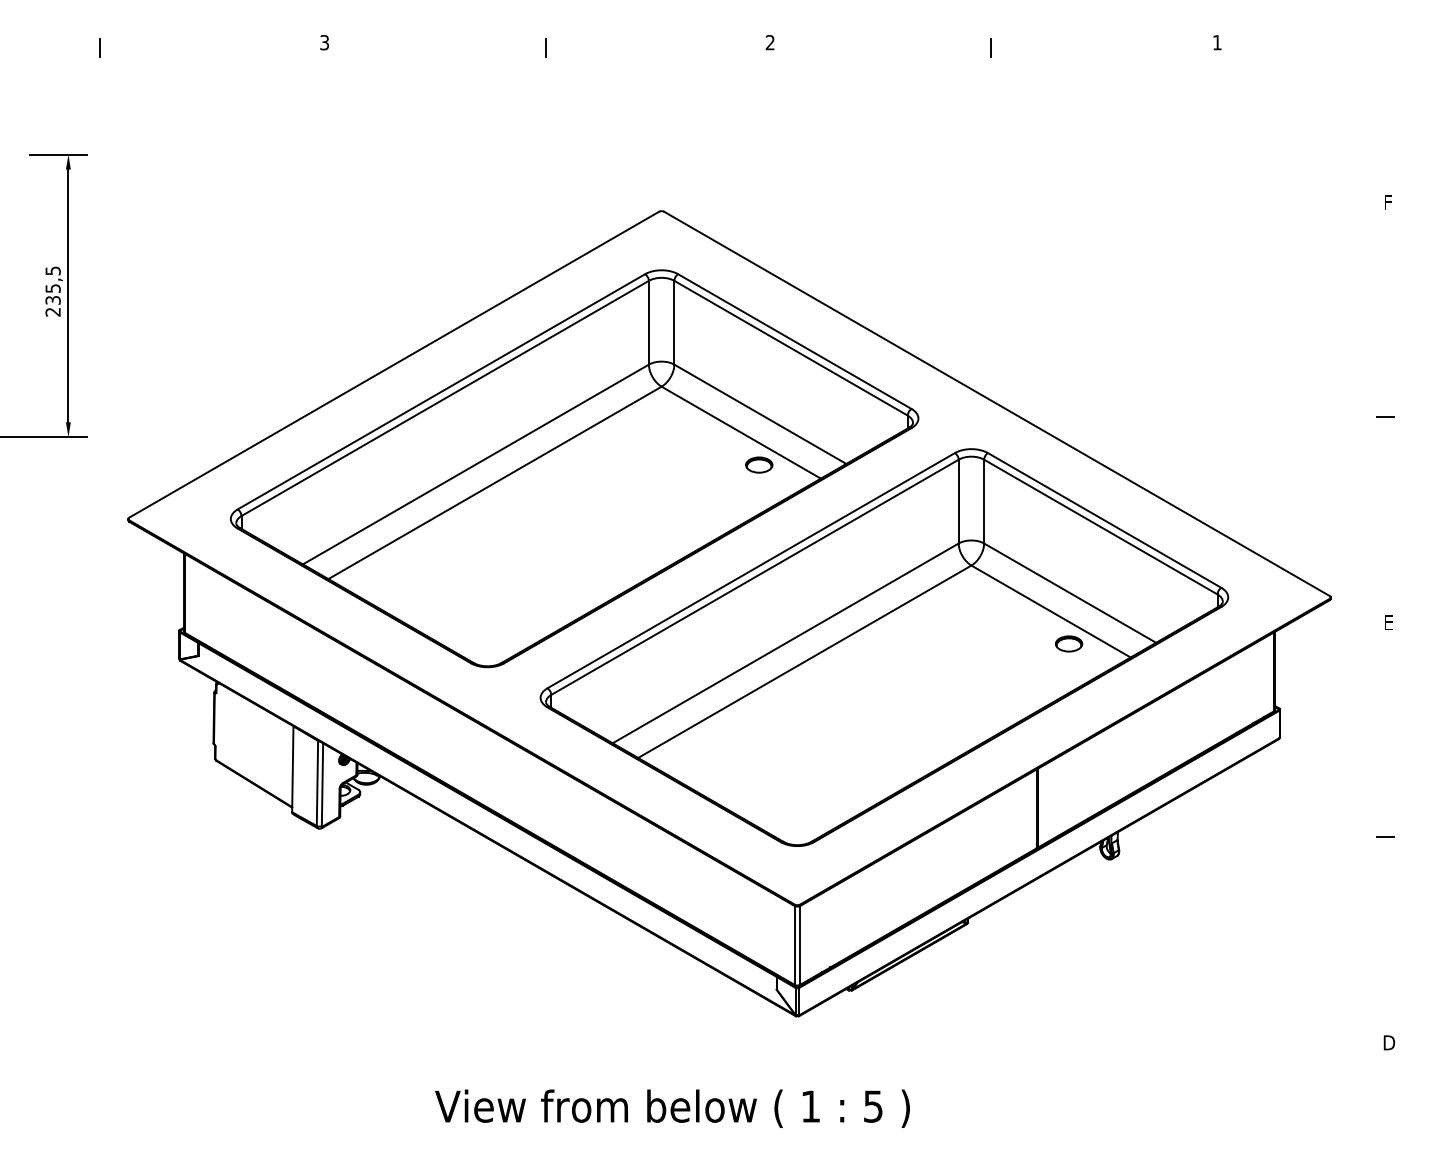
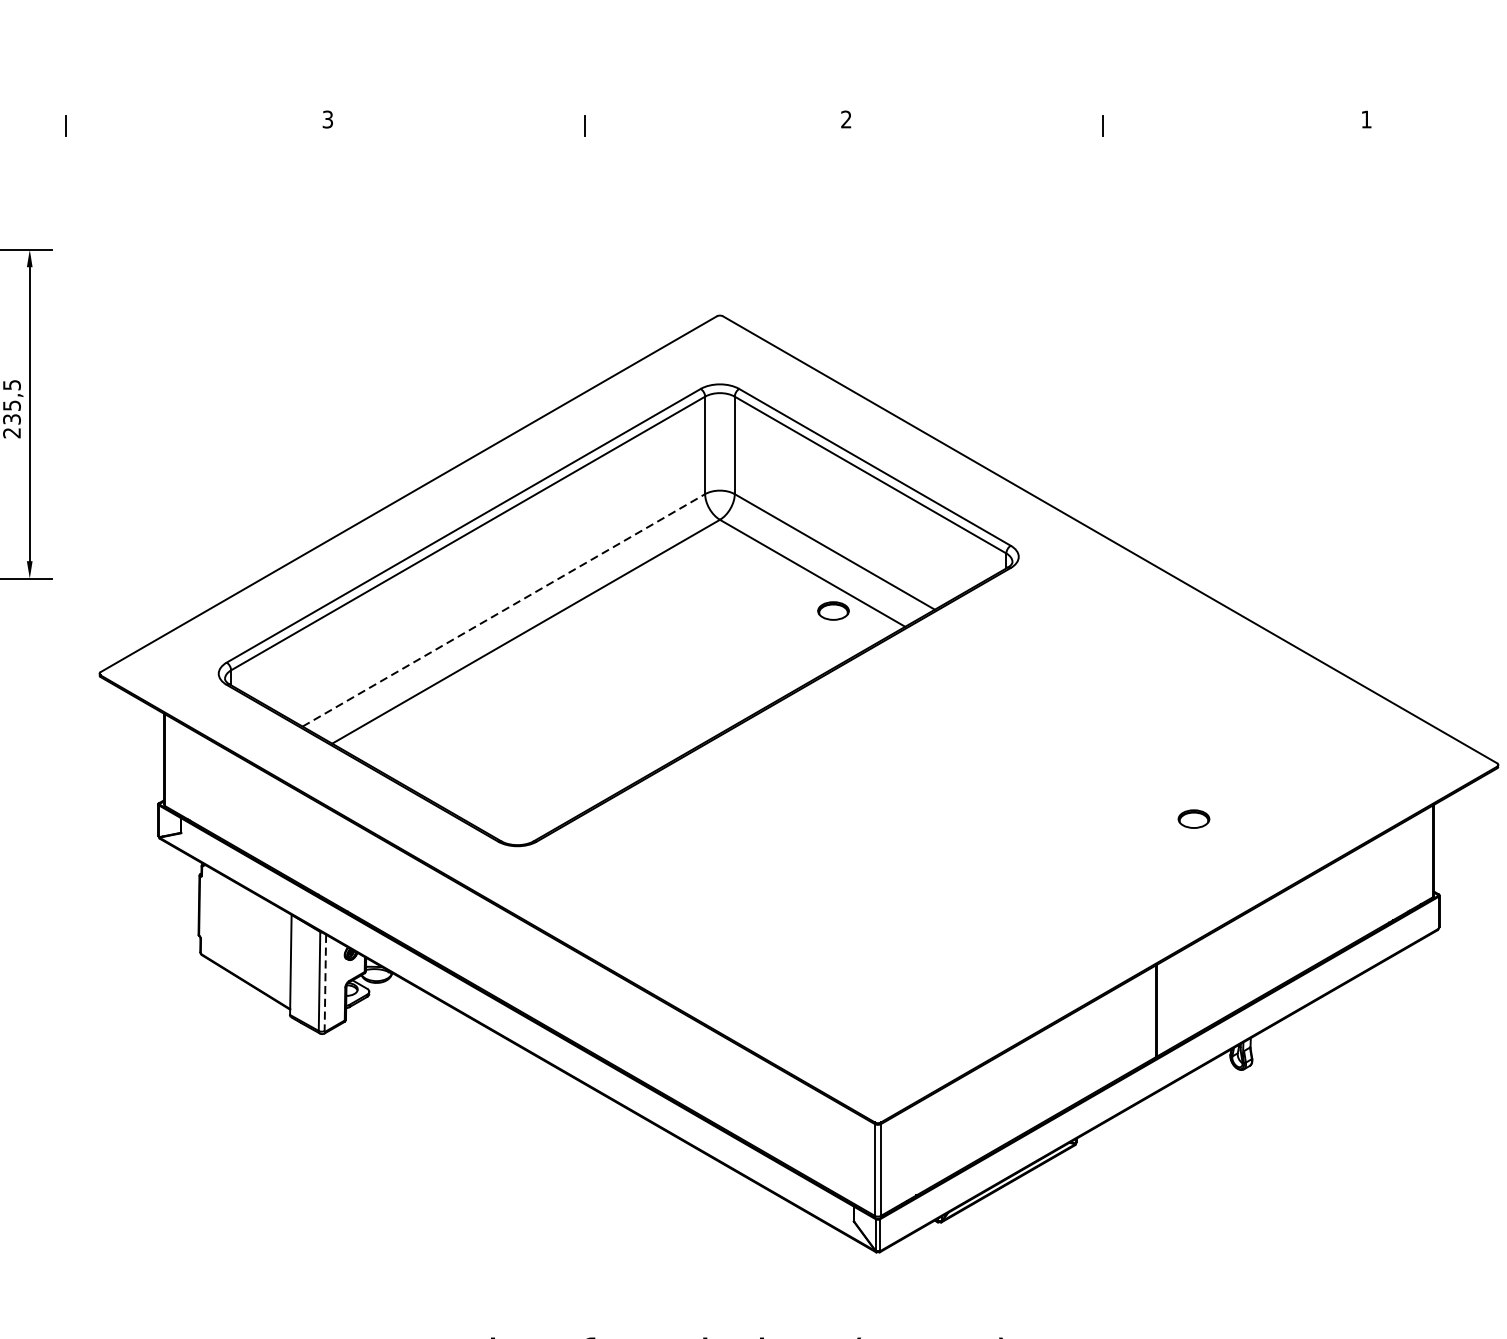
line: (475, 464) -> (503, 610), solid -> dashed
part: (884, 647) -> (979, 823), removed
line: (322, 785) -> (325, 983), solid -> dashed

